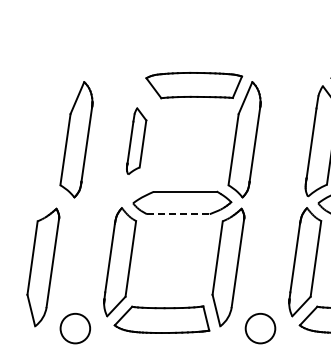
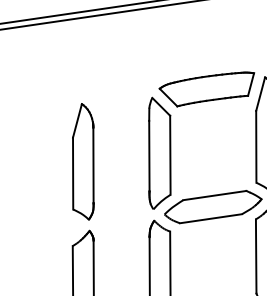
part: (76, 139) -> (82, 161), moved
part: (136, 141) -> (159, 152), size x1.67
line: (178, 214) -> (211, 218), dashed -> solid

